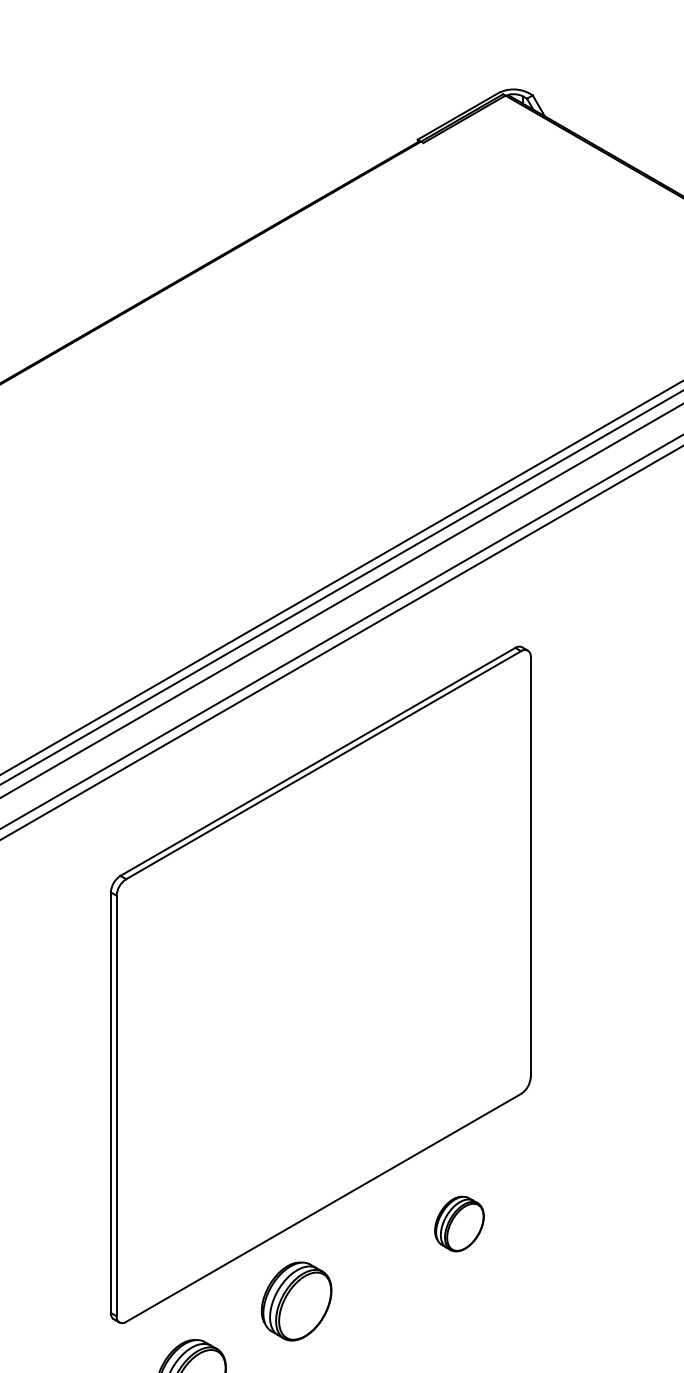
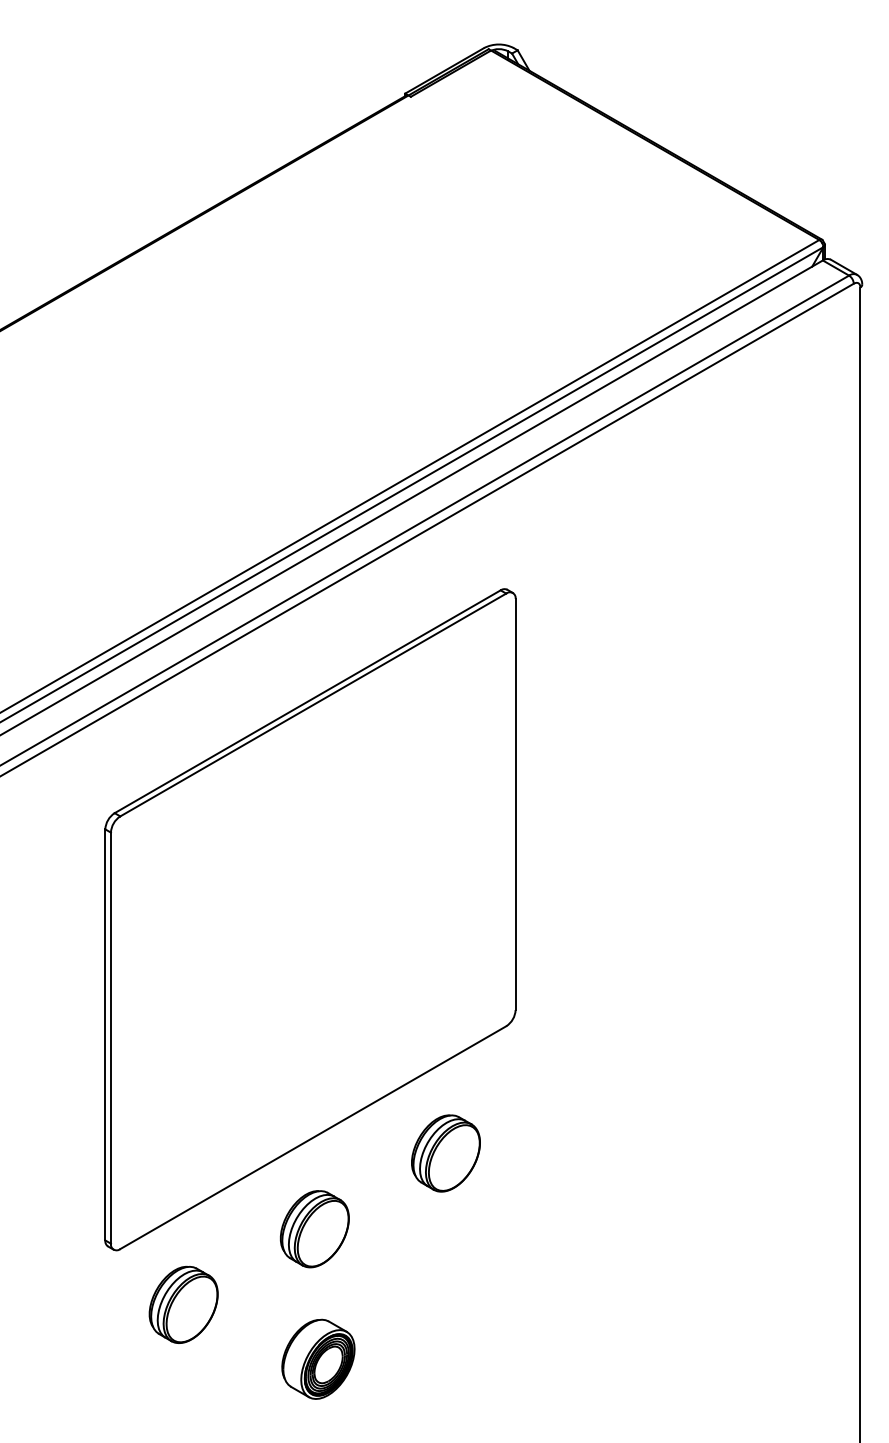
part: (458, 1224) -> (445, 1153), size x1.43
part: (296, 1301) -> (314, 1229), moved

